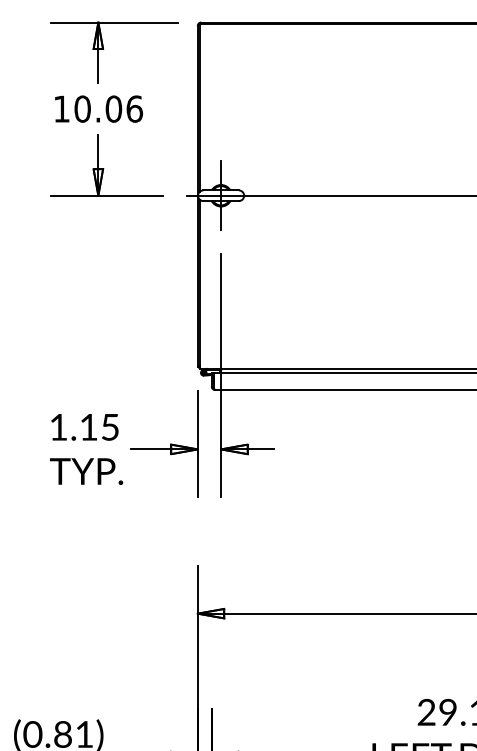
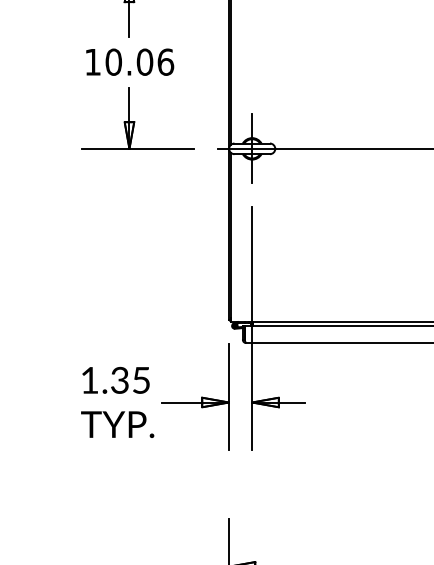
text: (88, 426) -> (119, 379), 1.15 -> 1.35

